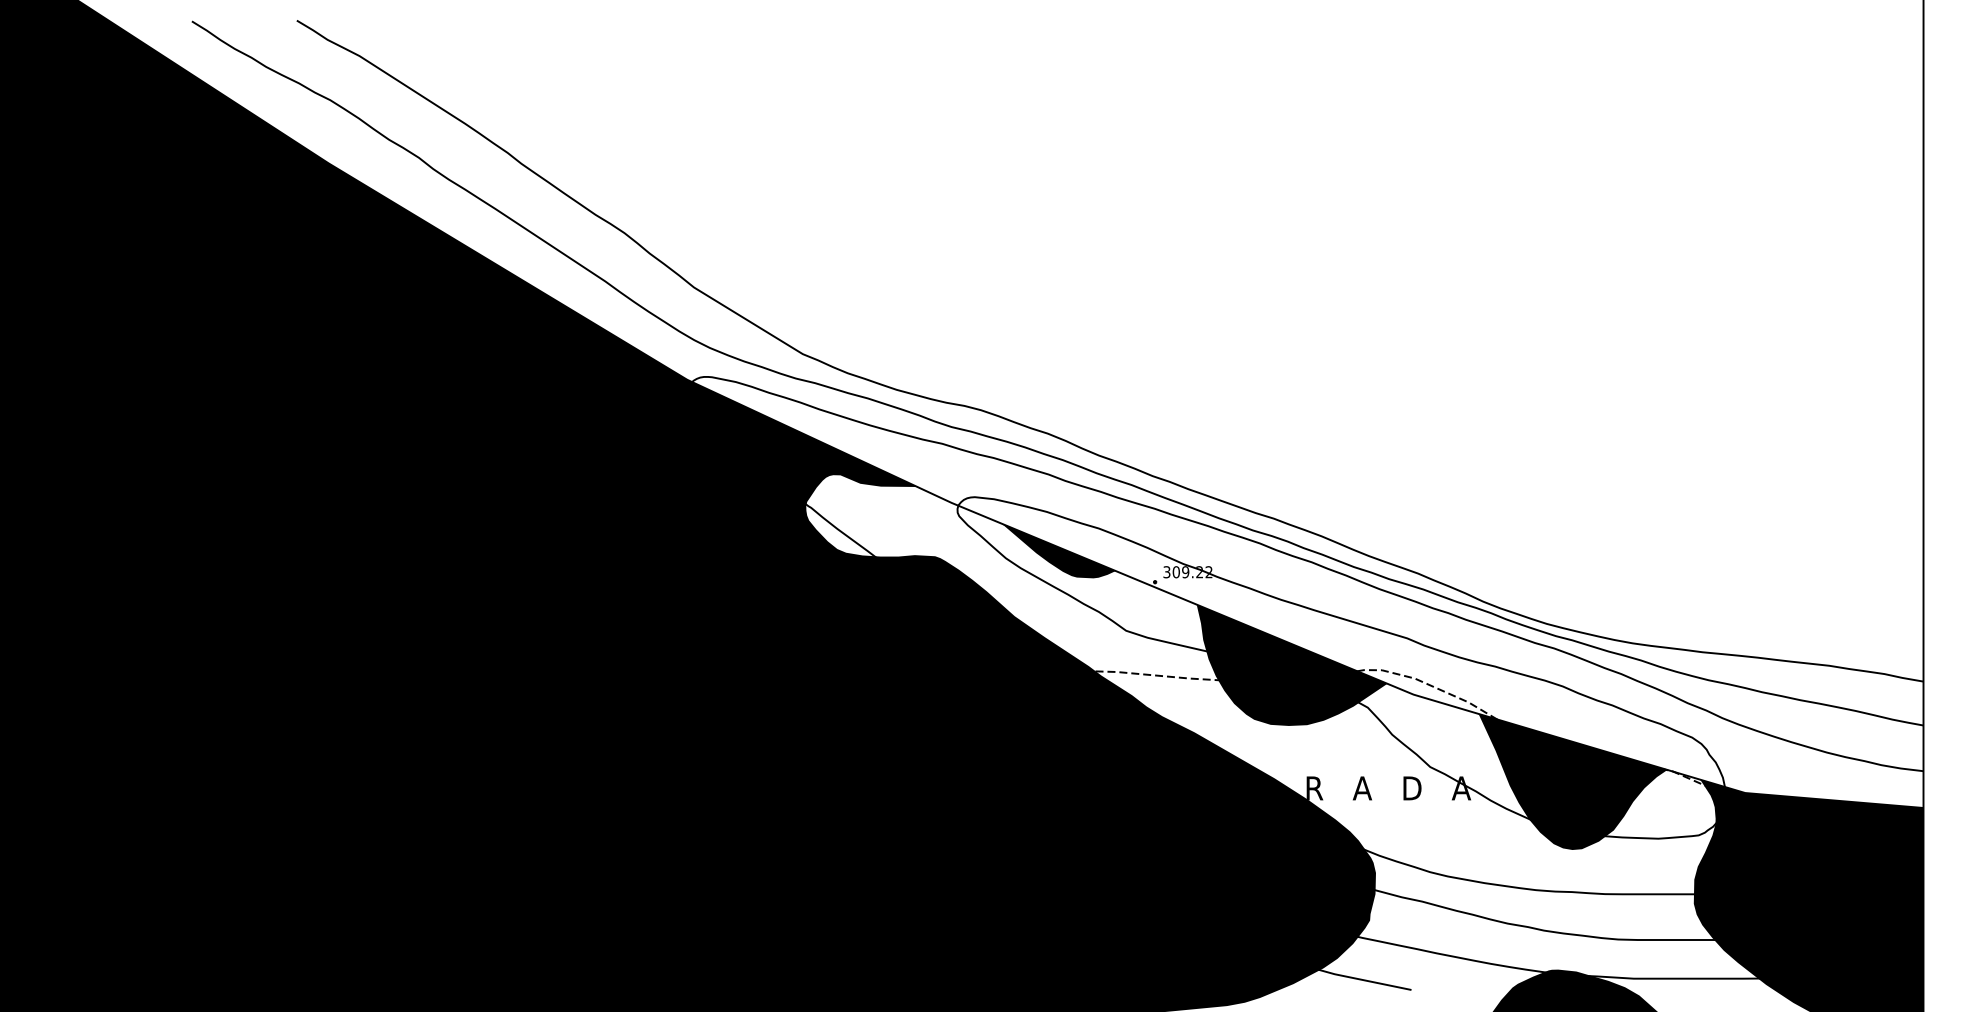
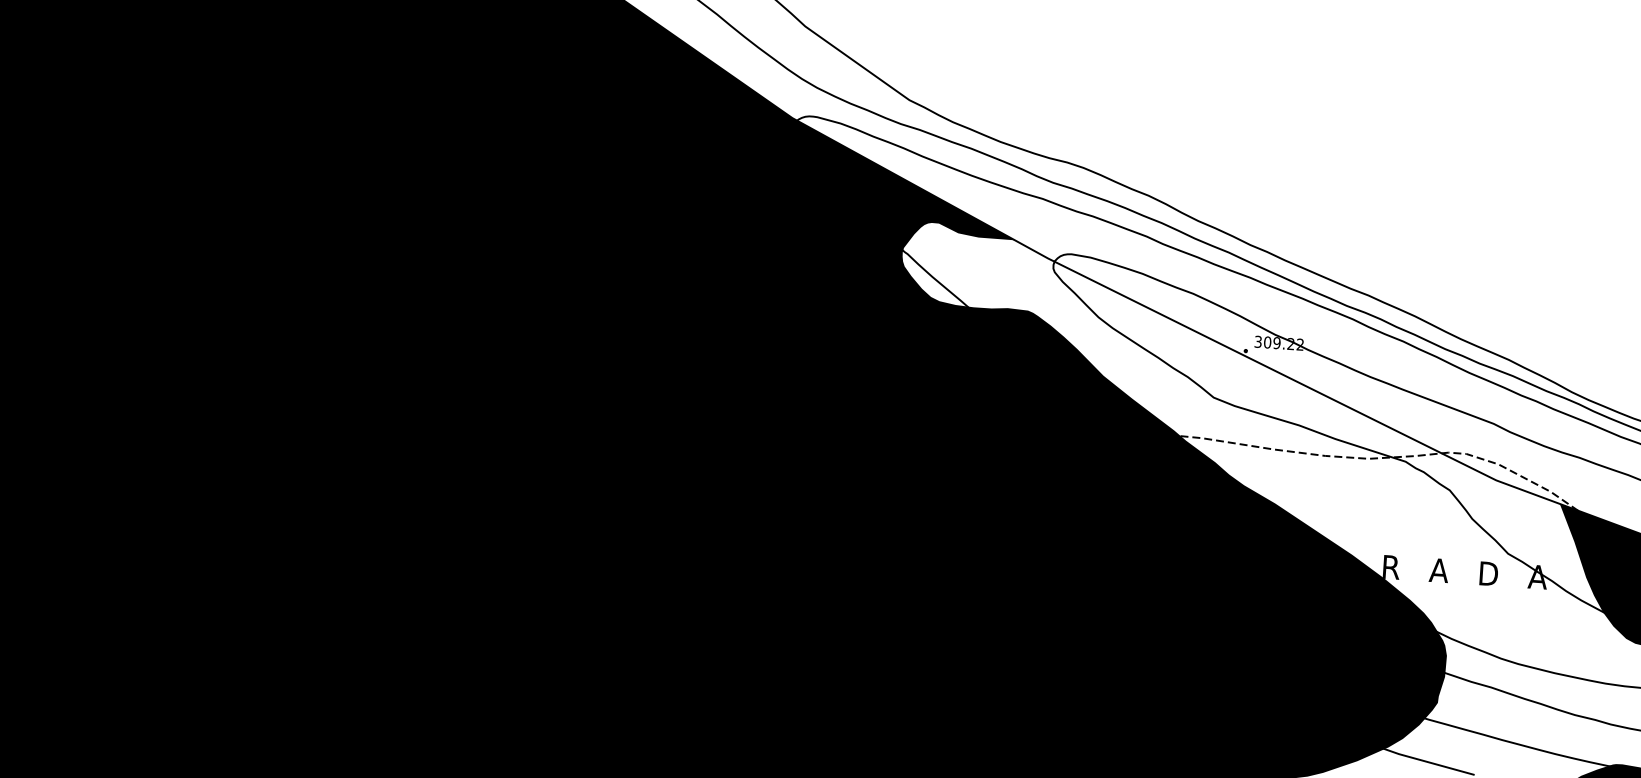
fill: (1058, 550) -> (1151, 313), removed
fill: (1291, 664) -> (1376, 442), removed

